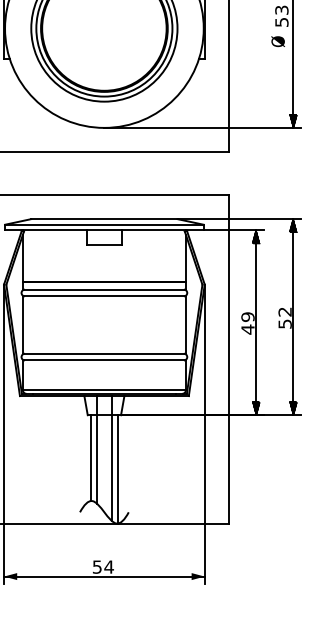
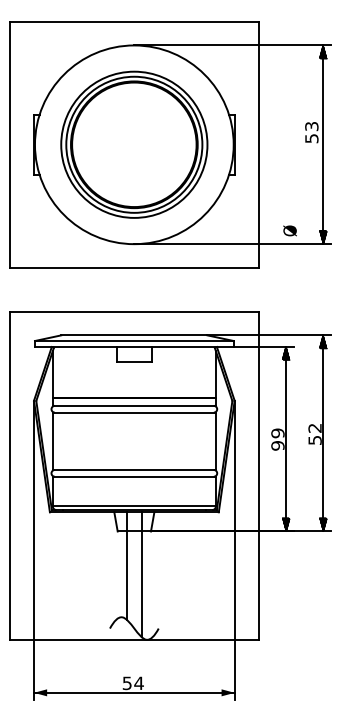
text: (277, 41) -> (289, 230), moved
text: (247, 329) -> (277, 445), 49 -> 99
line: (91, 458) -> (121, 574), removed
line: (117, 469) -> (147, 585), removed

